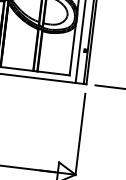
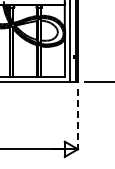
line: (81, 135) -> (78, 119), solid -> dashed

